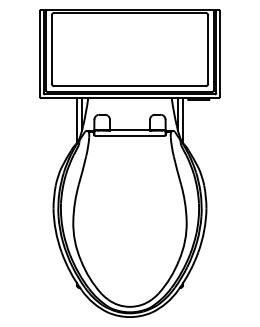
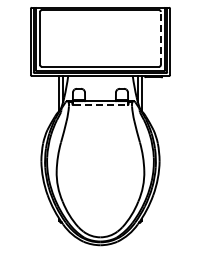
line: (207, 48) -> (160, 37), solid -> dashed
line: (130, 136) -> (100, 105), solid -> dashed

